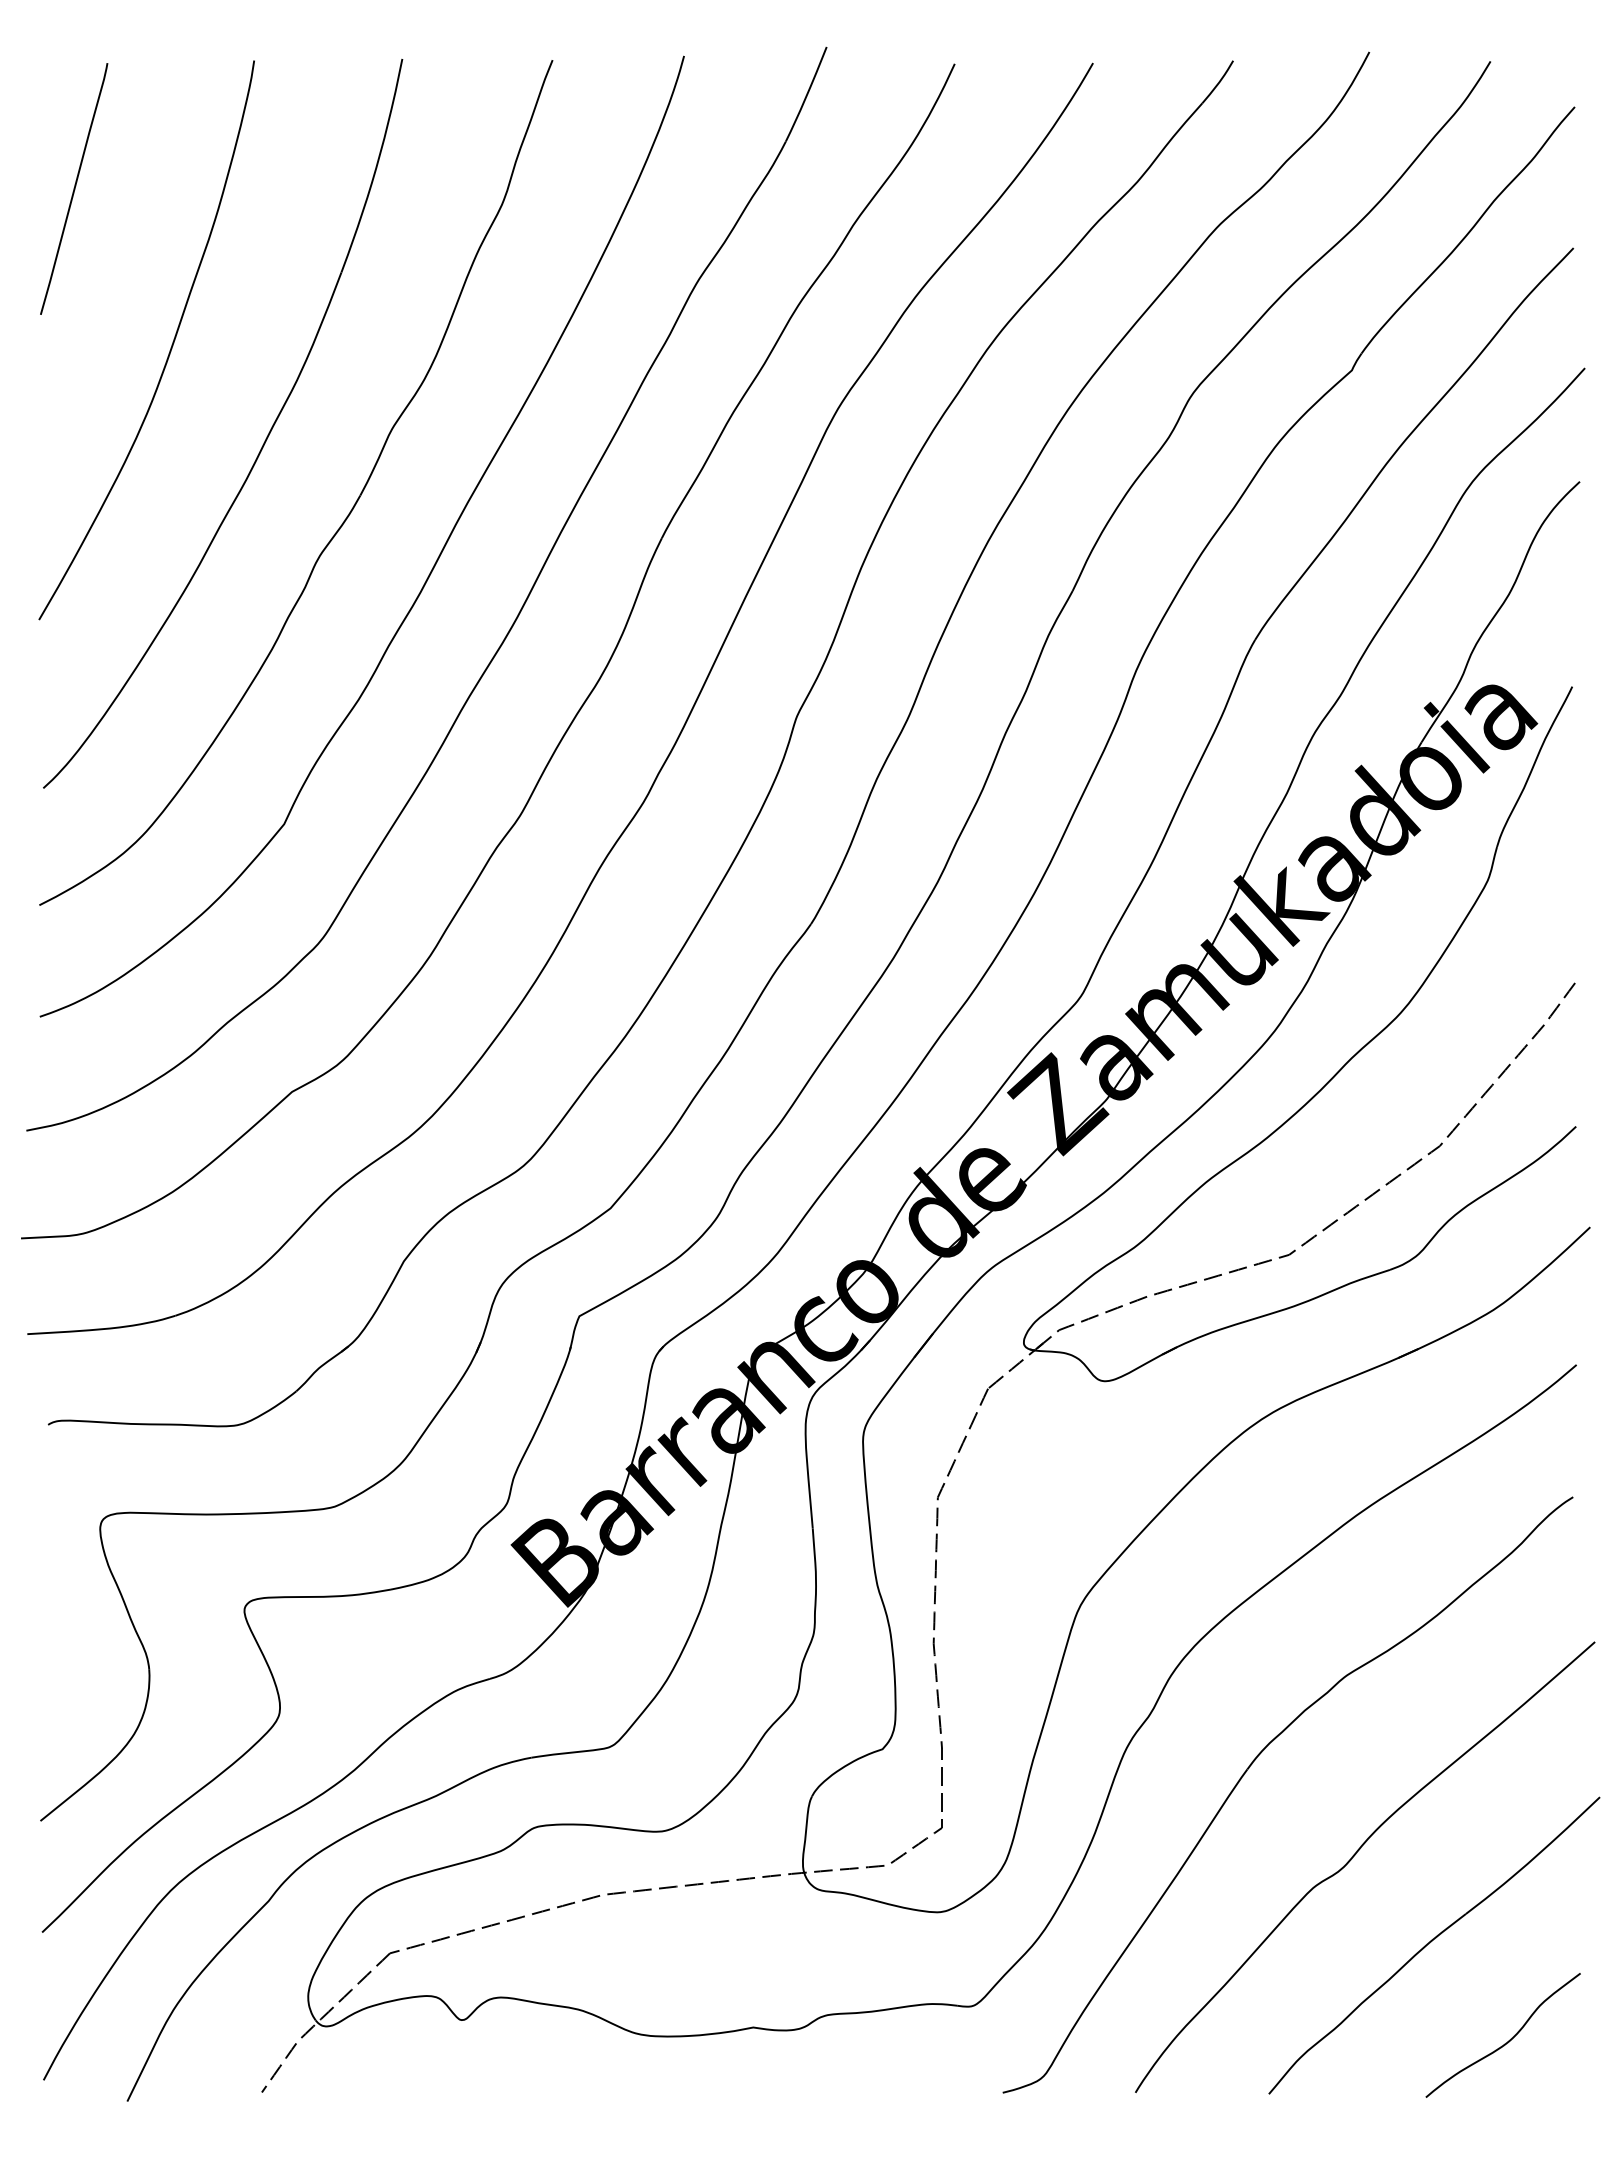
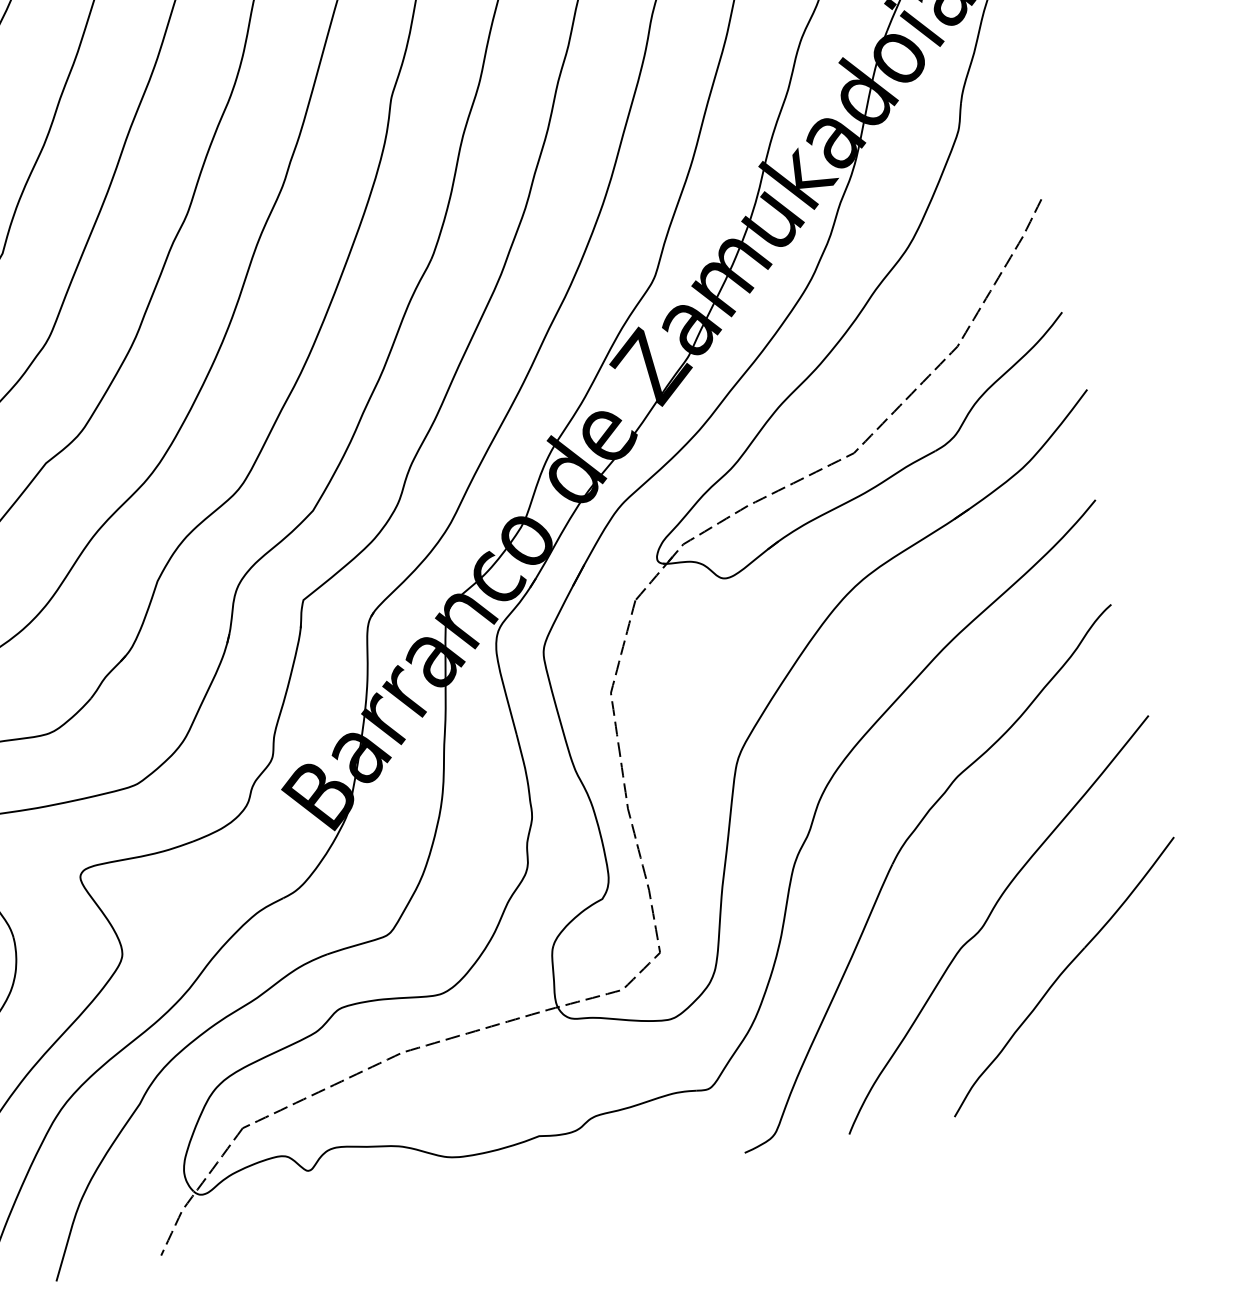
curve: (1508, 2040) -> (1135, 1041), removed

